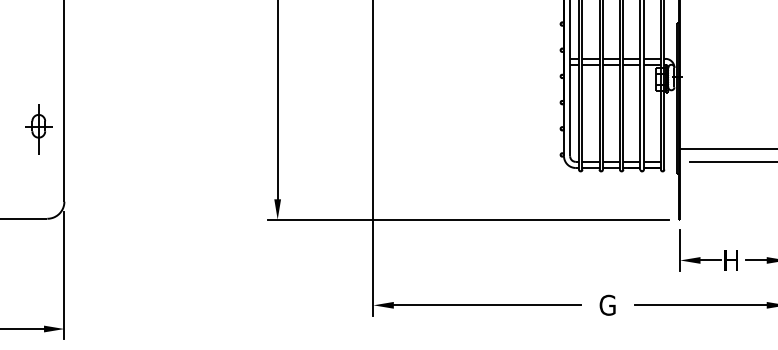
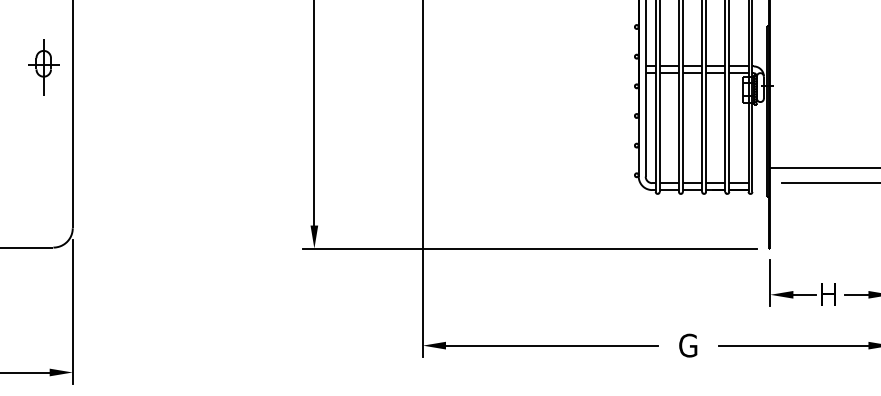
part: (38, 129) -> (43, 67), moved

